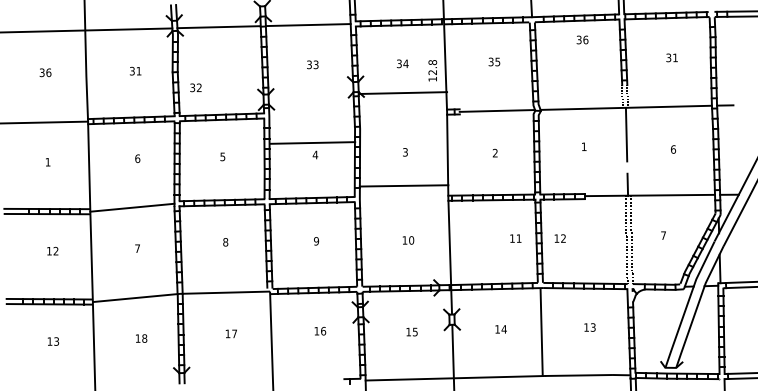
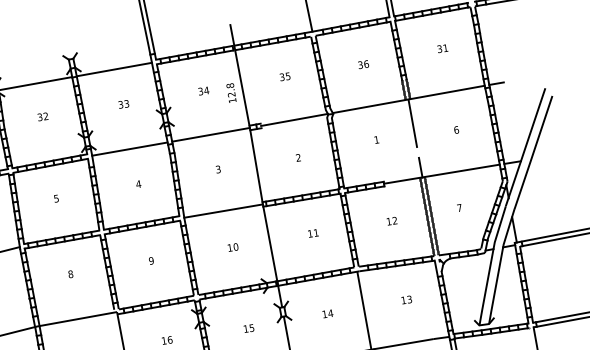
text: (582, 39) -> (363, 64), moved
text: (195, 87) -> (42, 116), moved
line: (403, 93) -> (211, 135), moved
line: (312, 142) -> (129, 148), moved
line: (403, 185) -> (223, 210), moved
text: (515, 238) -> (313, 233), moved
text: (559, 238) -> (391, 221), moved

